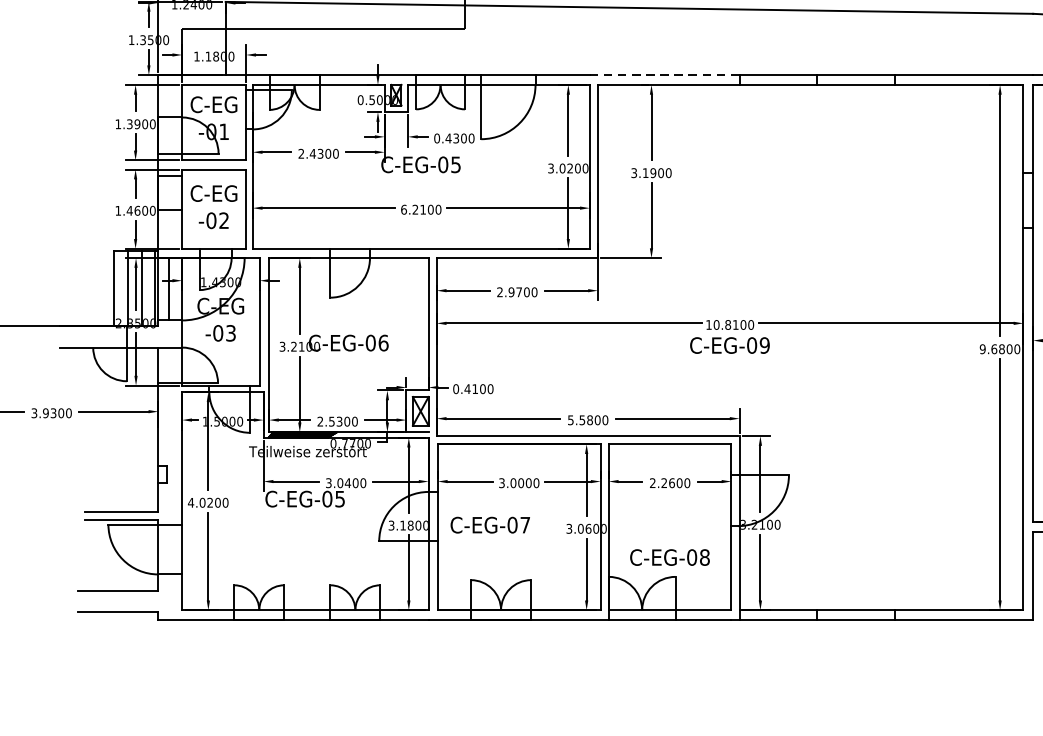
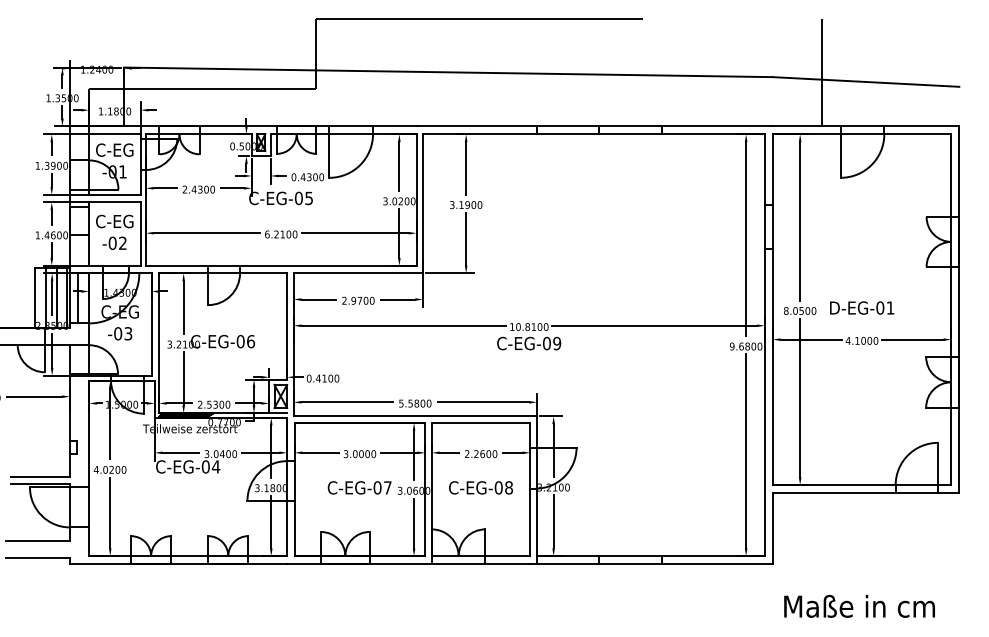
line: (664, 75) -> (476, 126), dashed -> solid
text: (339, 498) -> (215, 466), C-EG-05 -> C-EG-04
text: (490, 524) -> (359, 487), moved
text: (669, 557) -> (480, 487), moved

